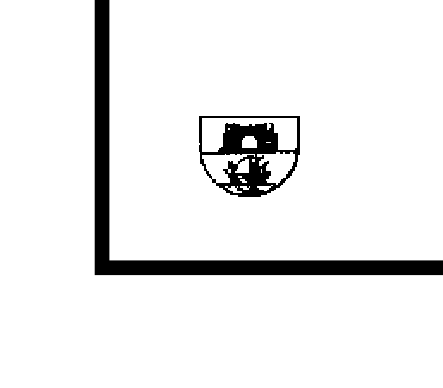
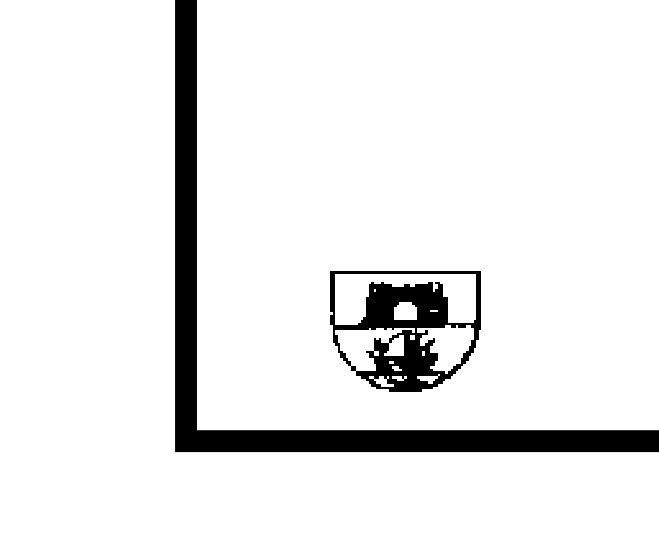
part: (249, 156) -> (405, 331), moved

